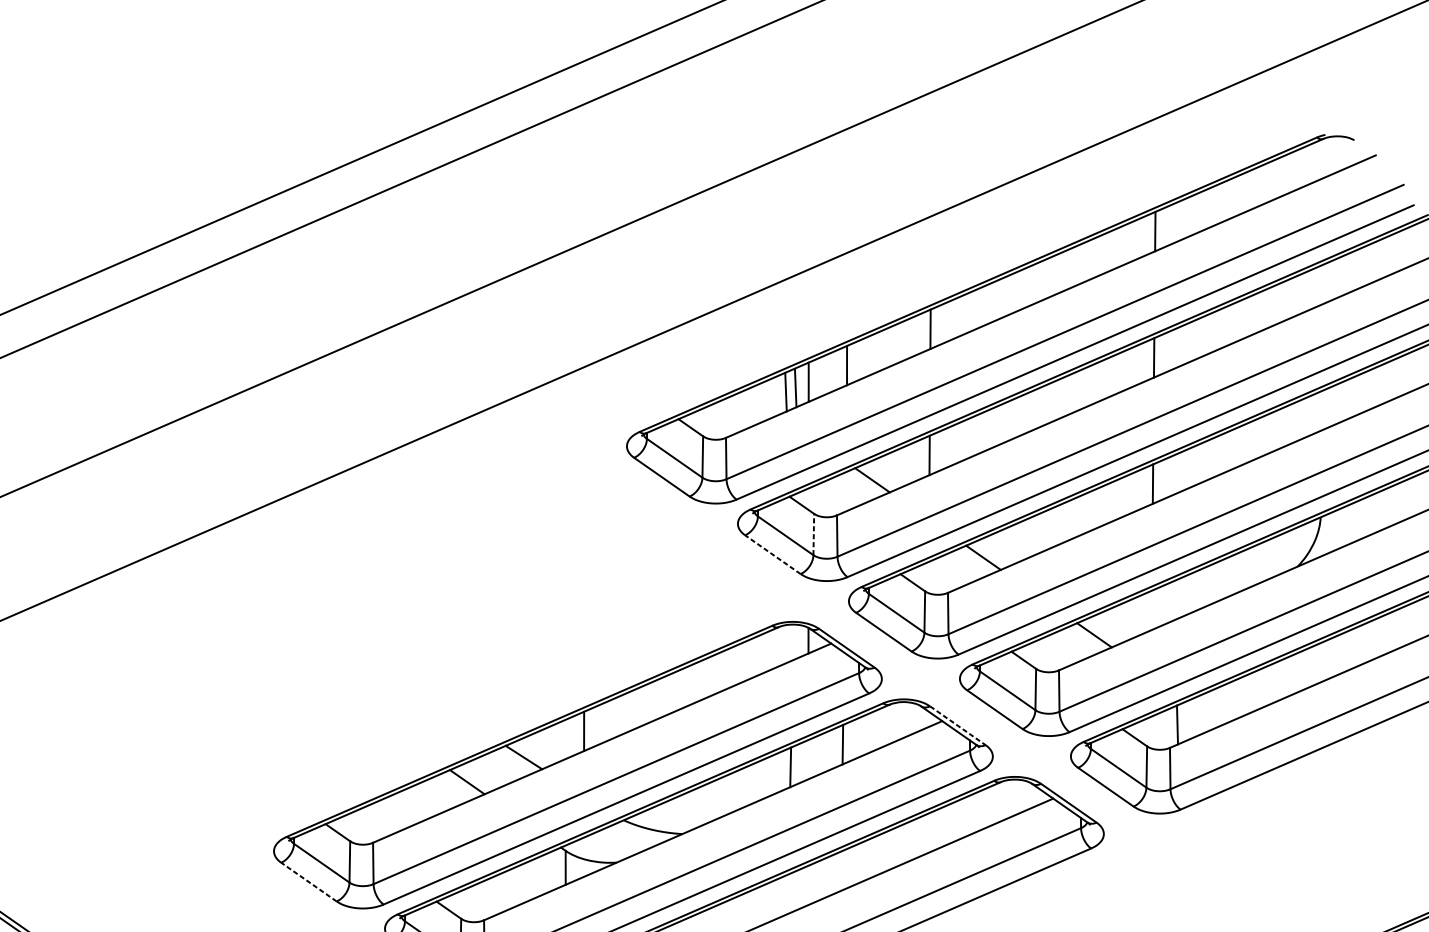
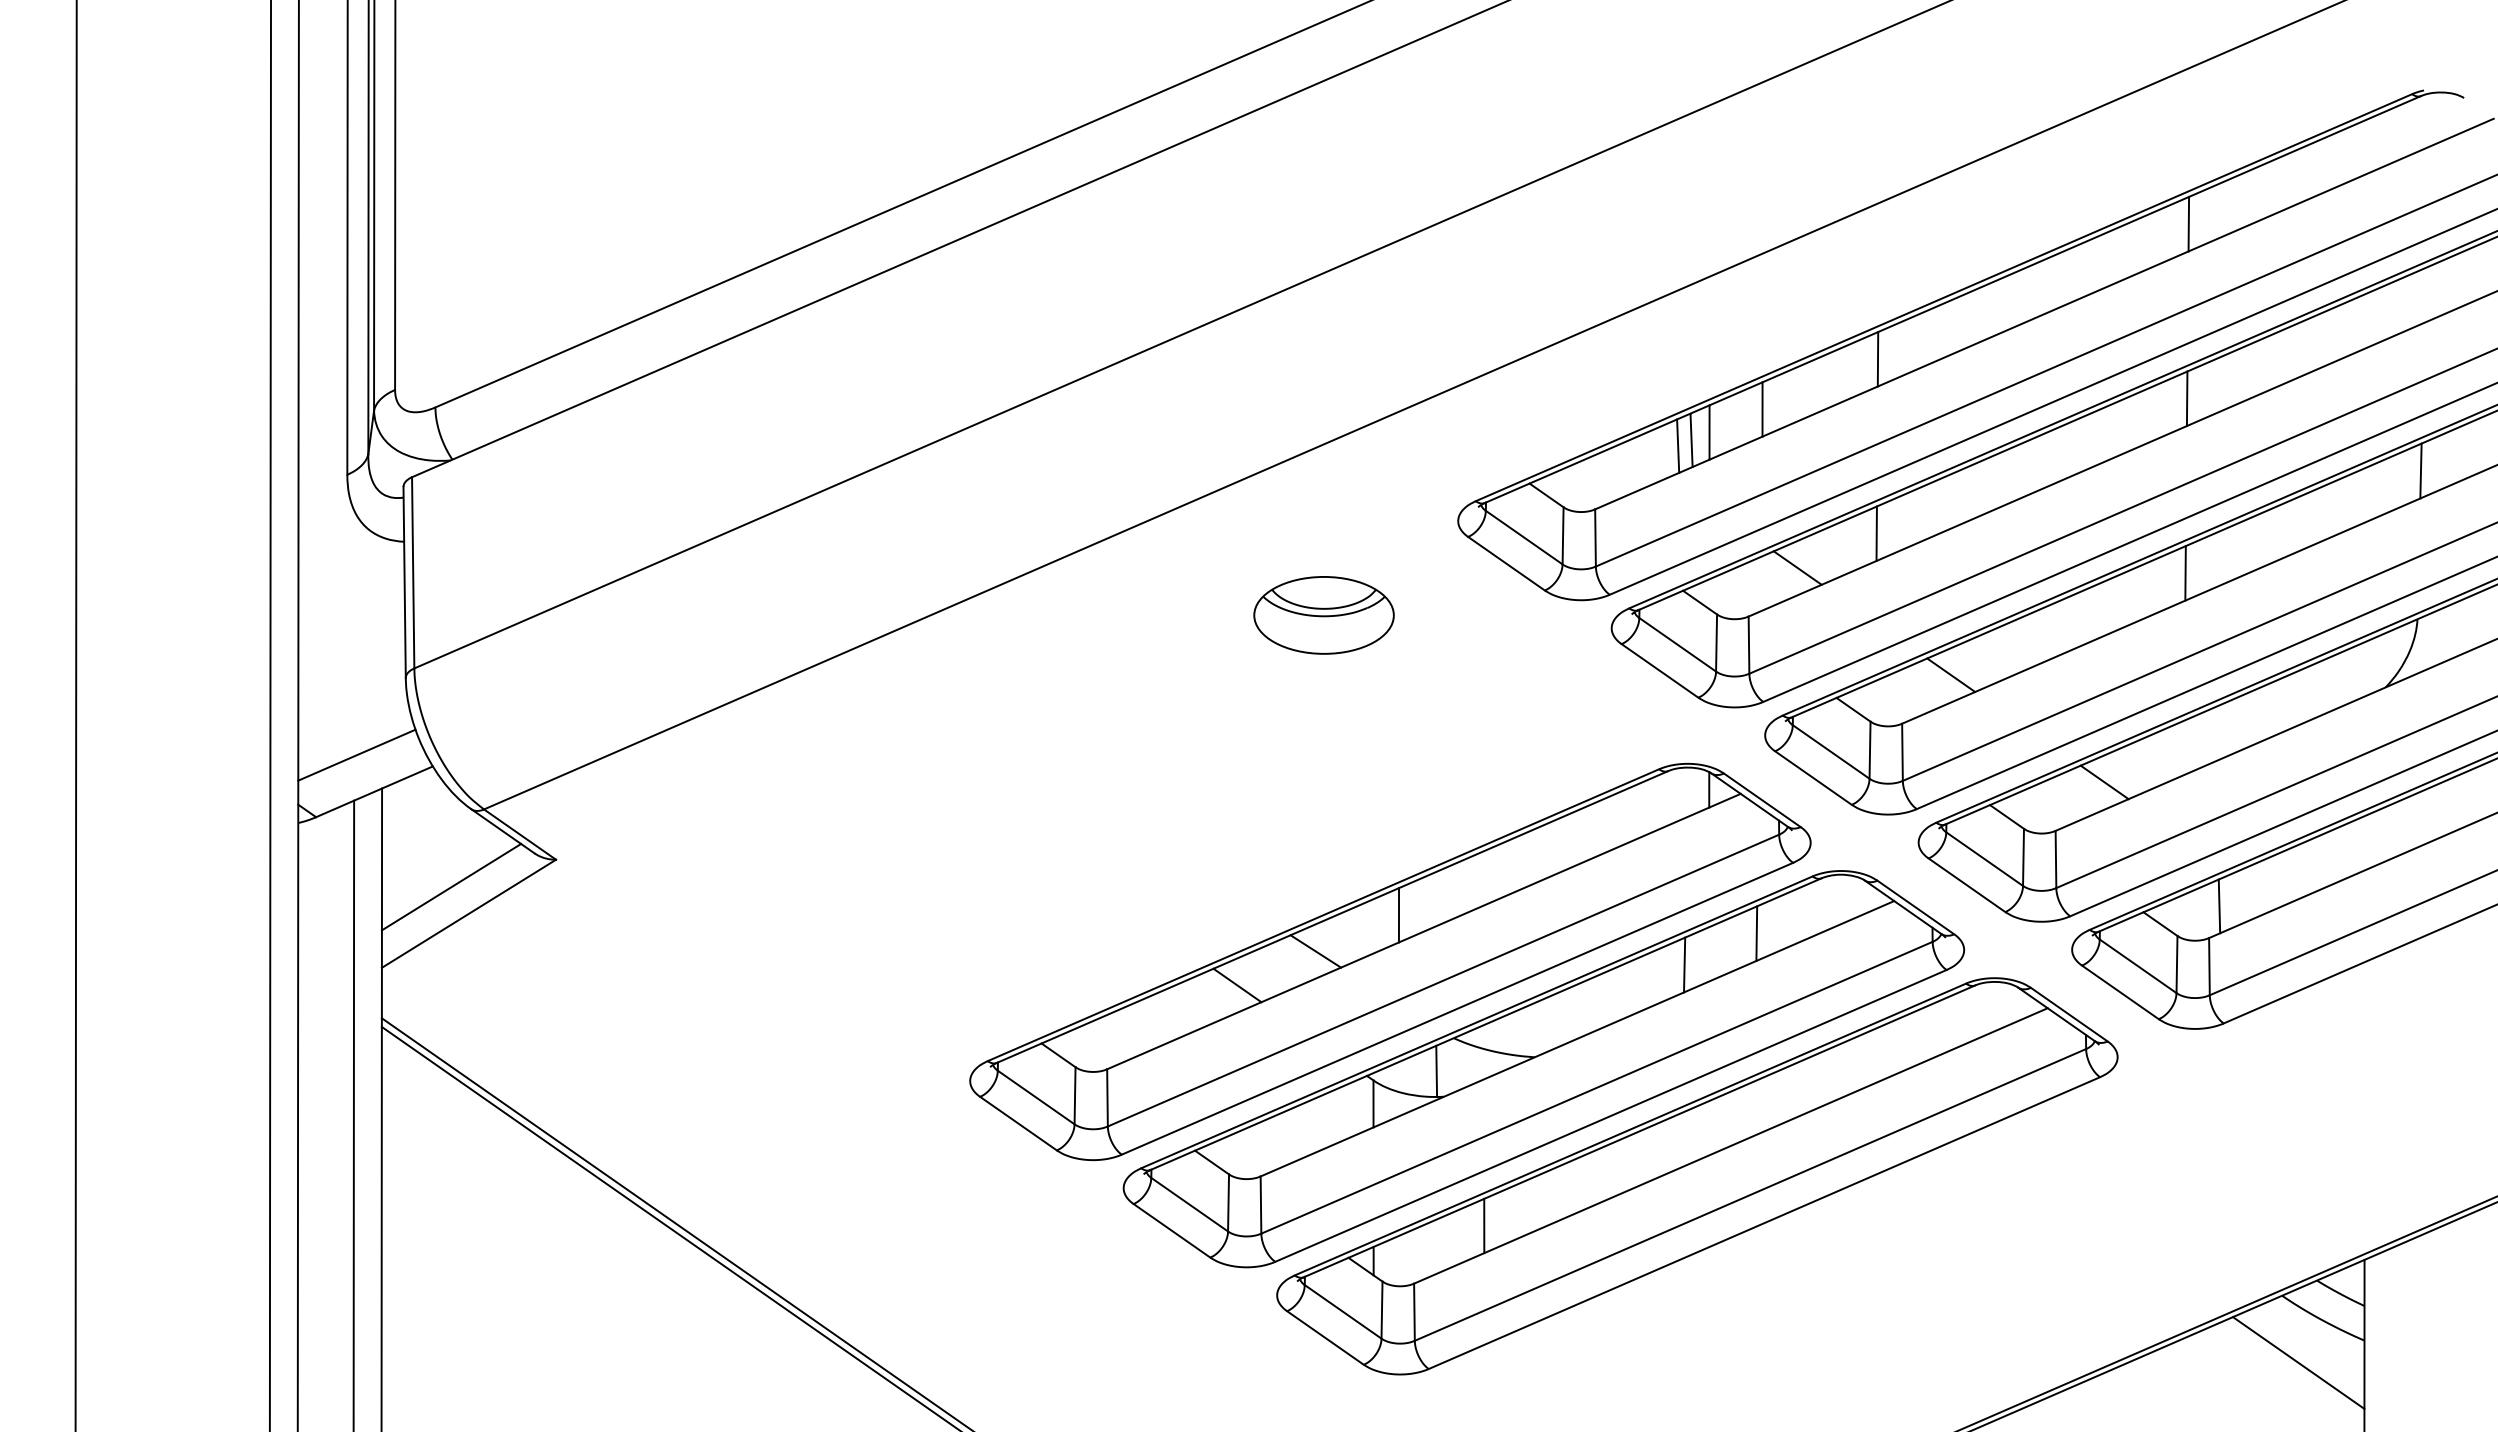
line: (1322, 409) -> (2420, 470), added
part: (529, 514) -> (1323, 615), added
line: (813, 534) -> (1716, 643), dashed -> solid
line: (773, 554) -> (1660, 670), dashed -> solid
line: (957, 725) -> (1915, 907), dashed -> solid
line: (611, 843) -> (1436, 1070), added
line: (308, 881) -> (1018, 1123), dashed -> solid

